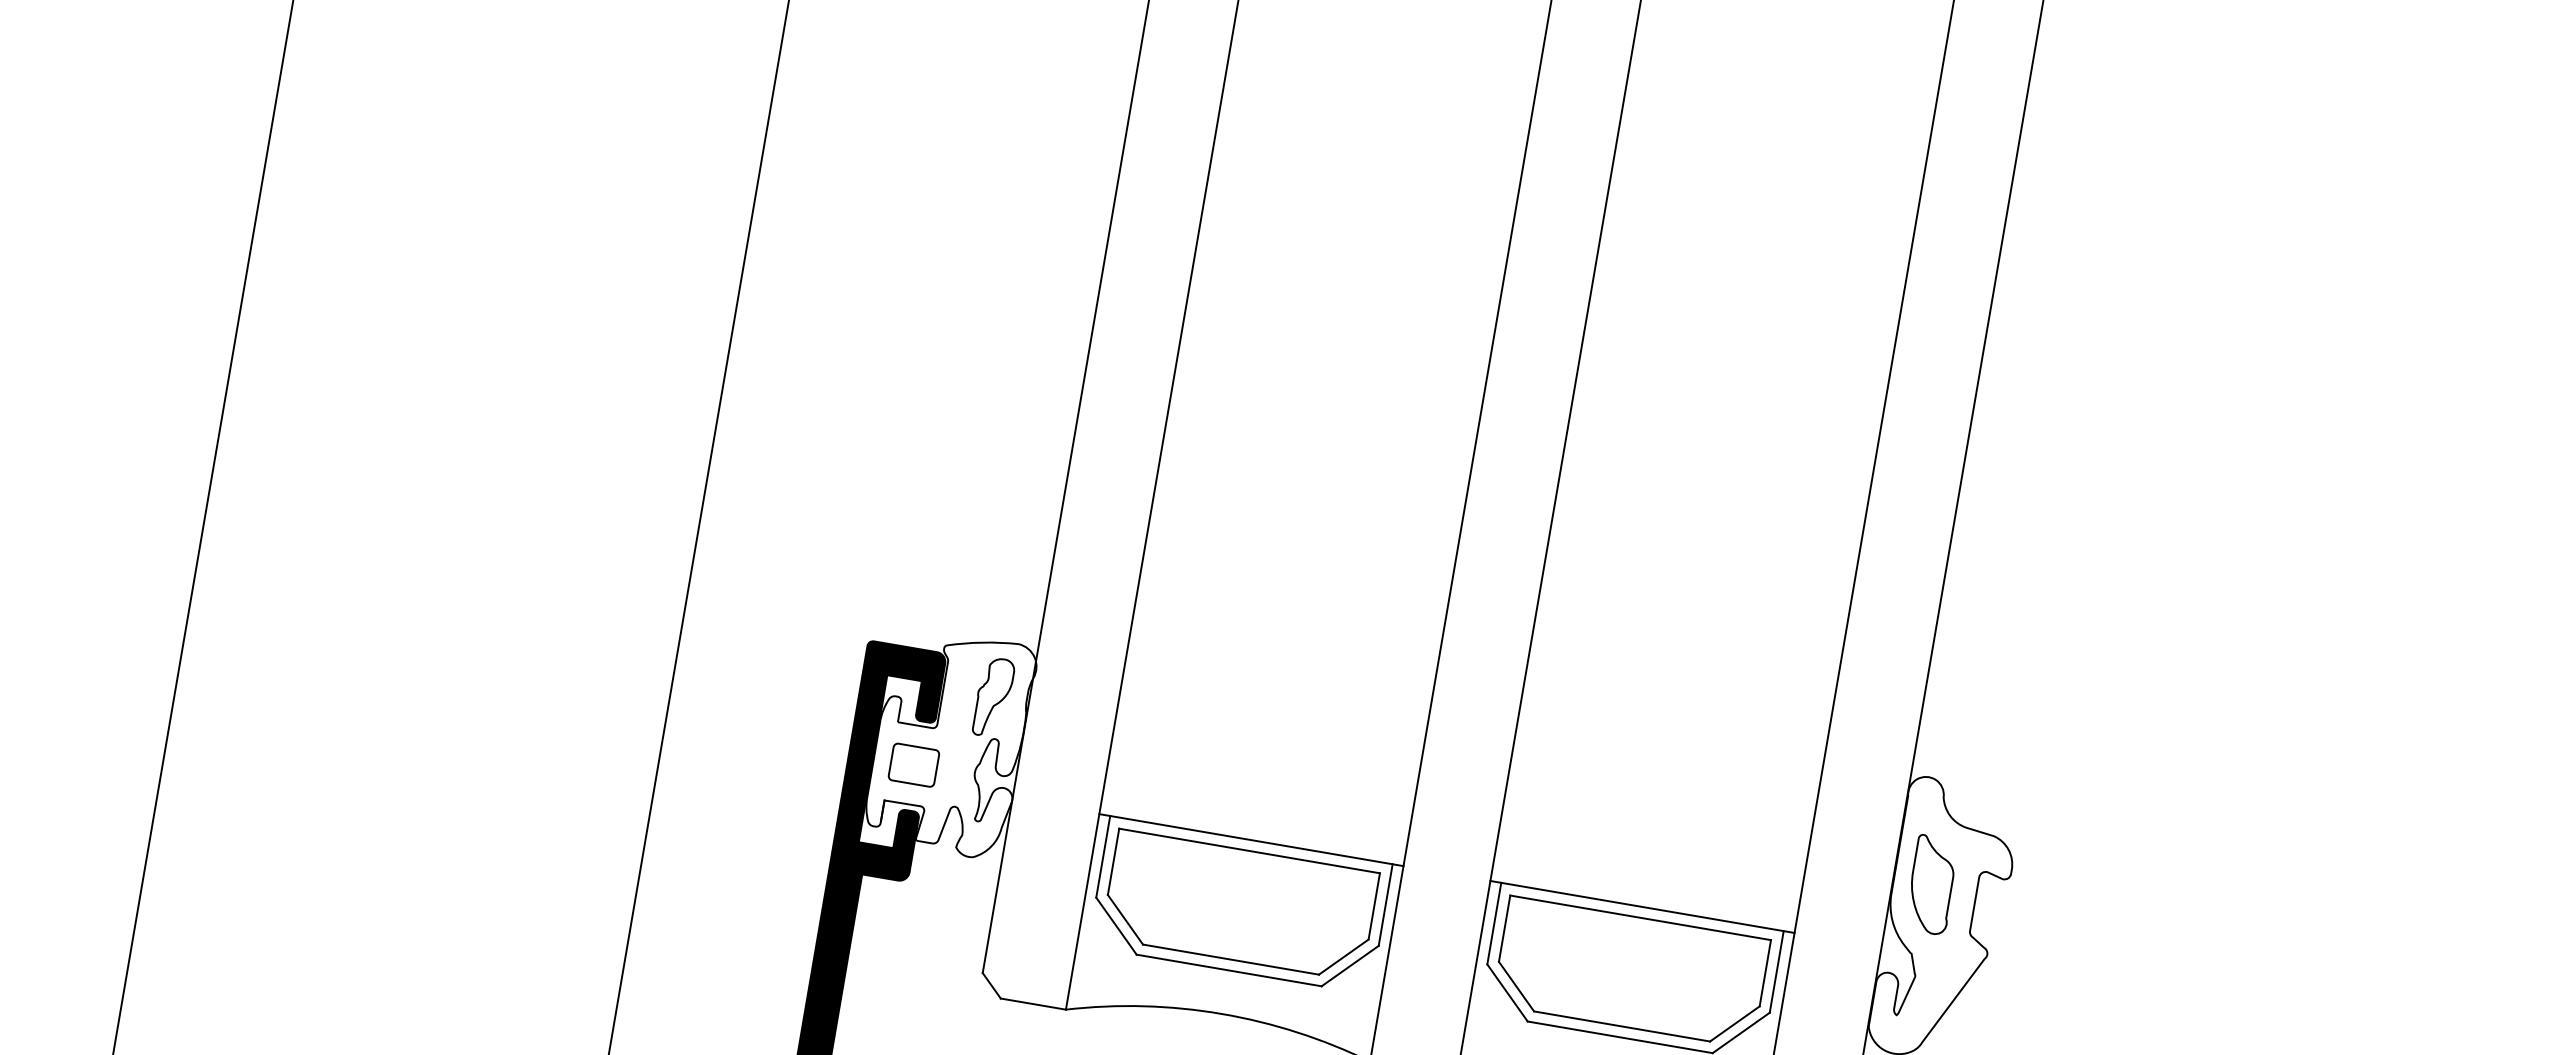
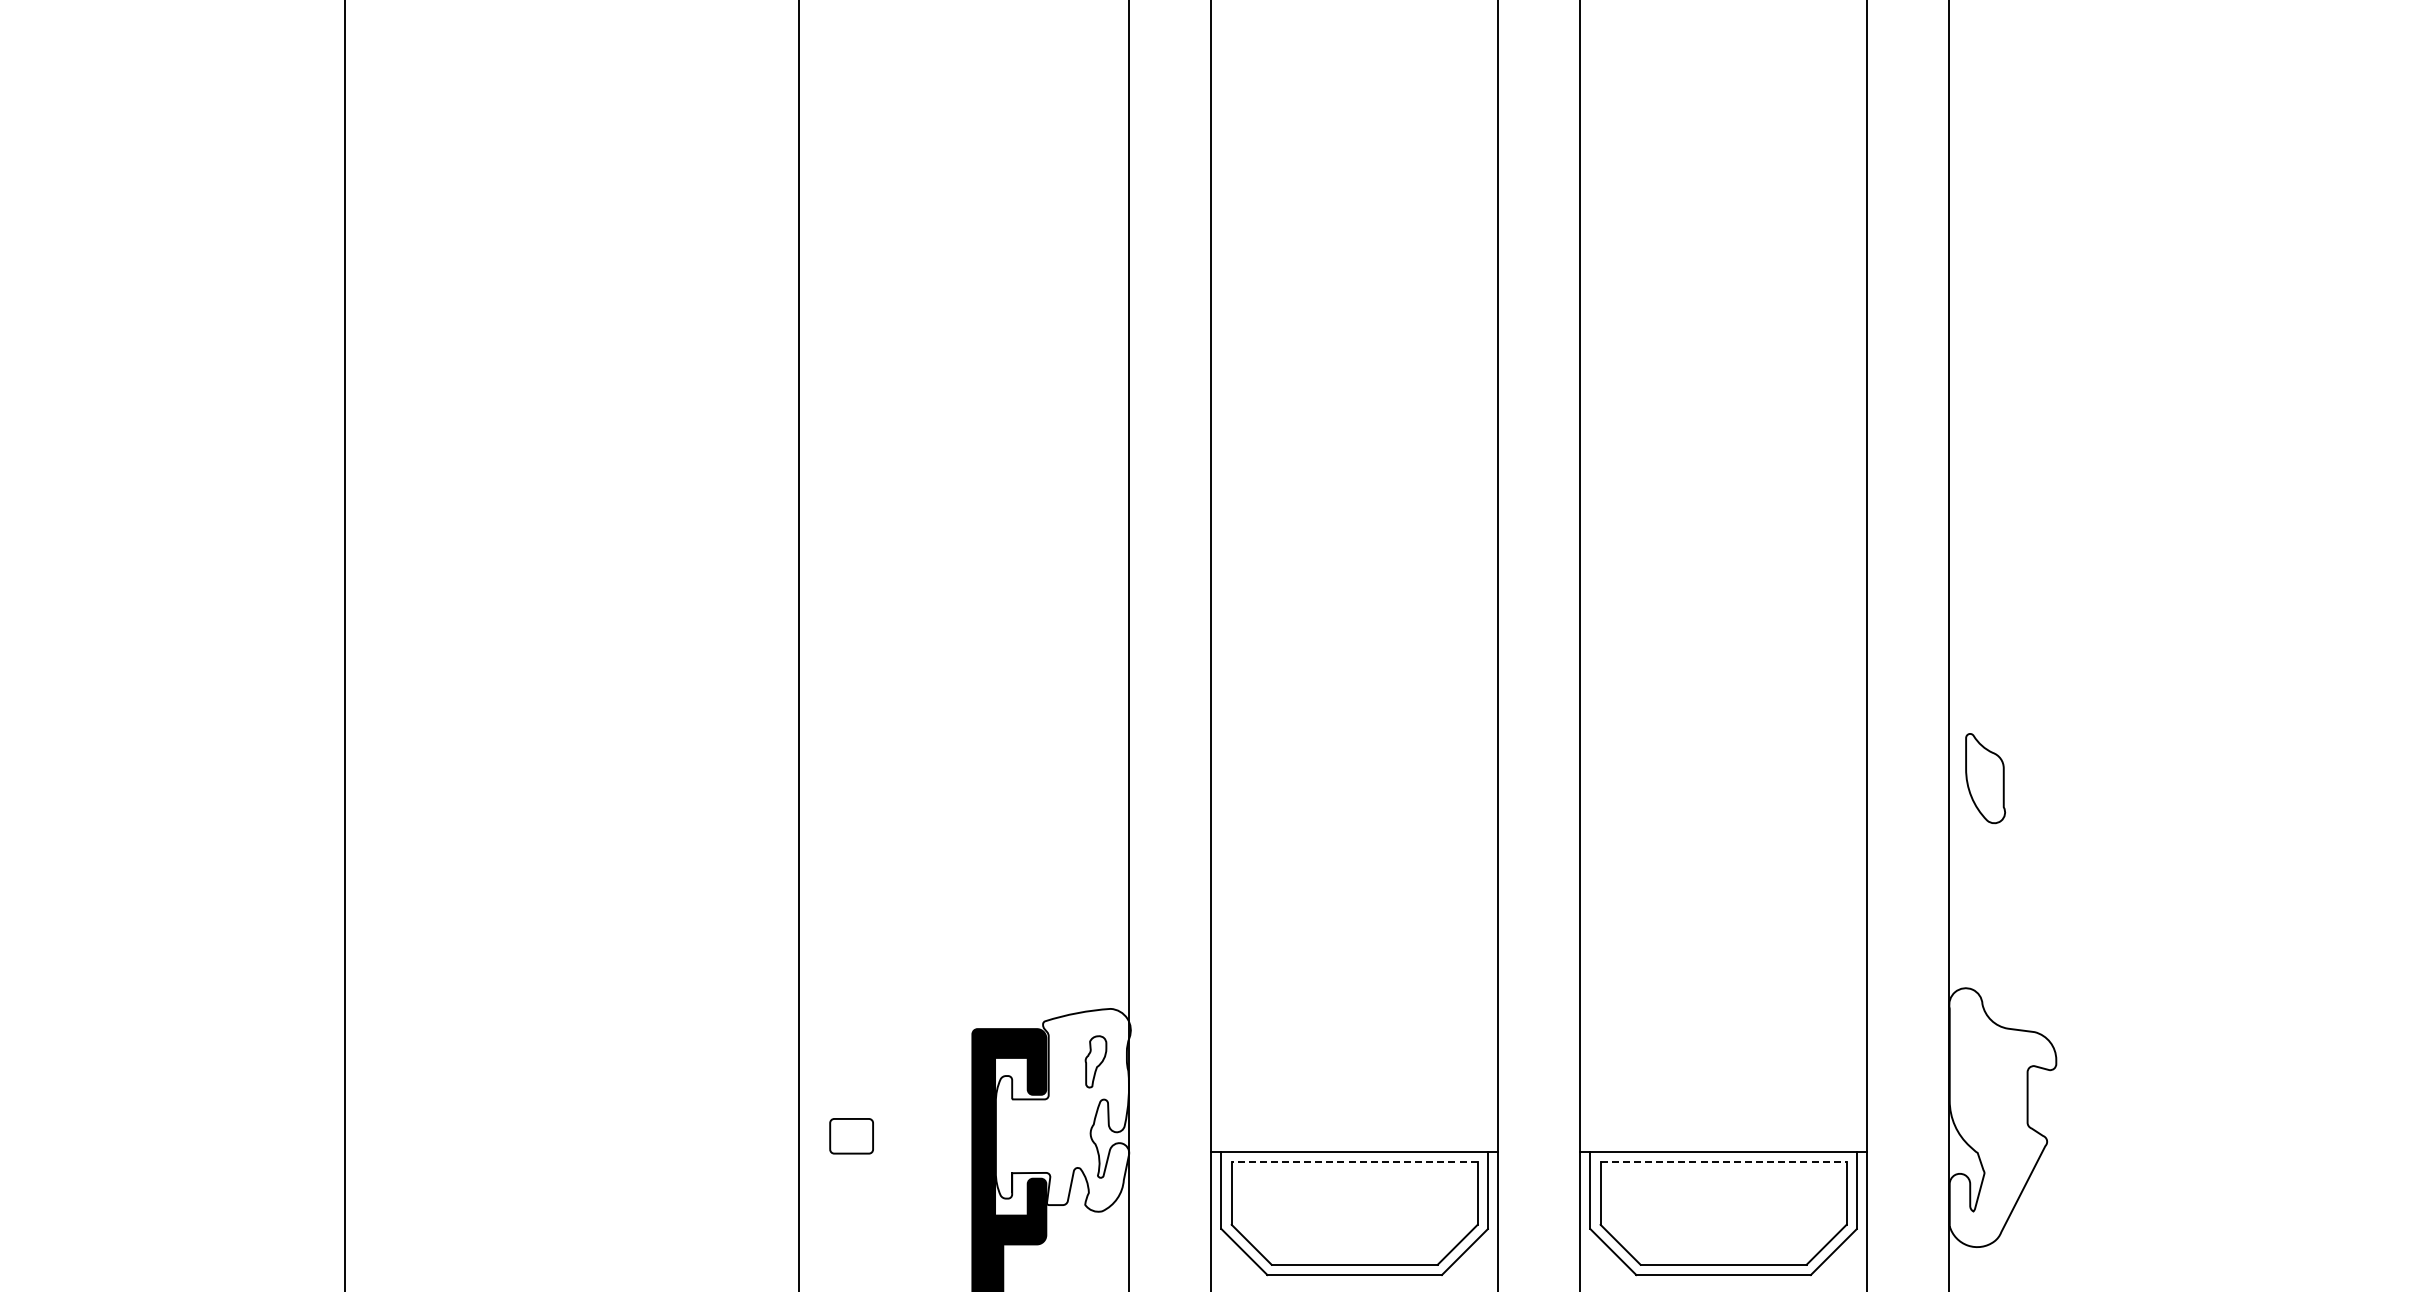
part: (993, 697) -> (1095, 1061), size x0.7
part: (913, 765) -> (851, 1136), moved
line: (1249, 851) -> (1354, 1162), solid -> dashed
part: (1931, 884) -> (1985, 778), moved
line: (1640, 918) -> (1723, 1162), solid -> dashed

